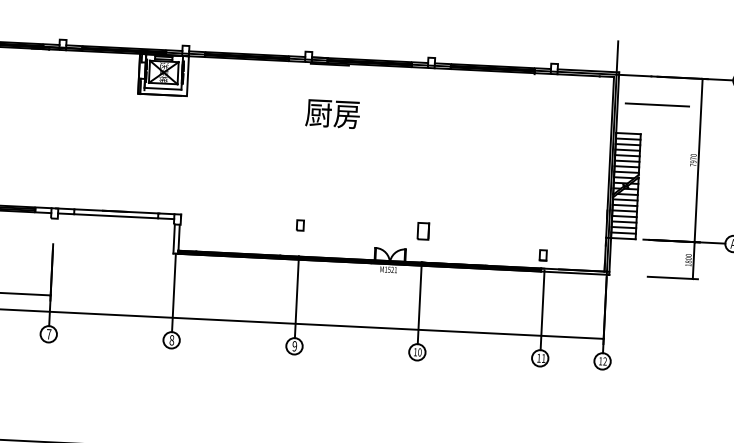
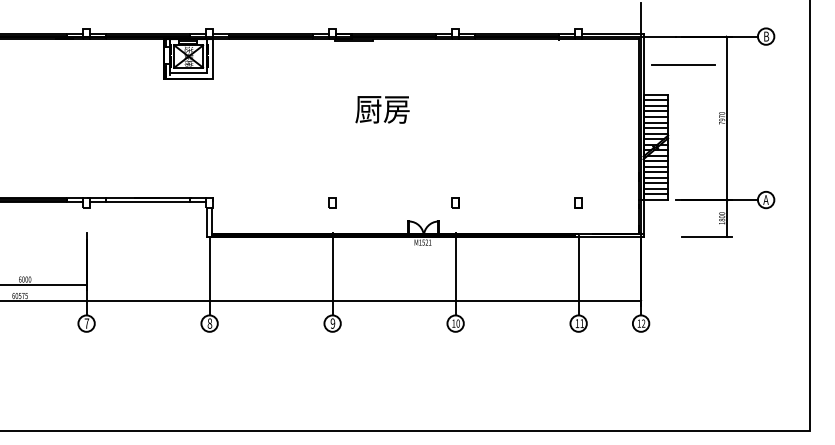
text: (332, 113) -> (382, 109), moved
part: (423, 231) -> (455, 202), size x0.62
part: (543, 255) -> (578, 202), moved

